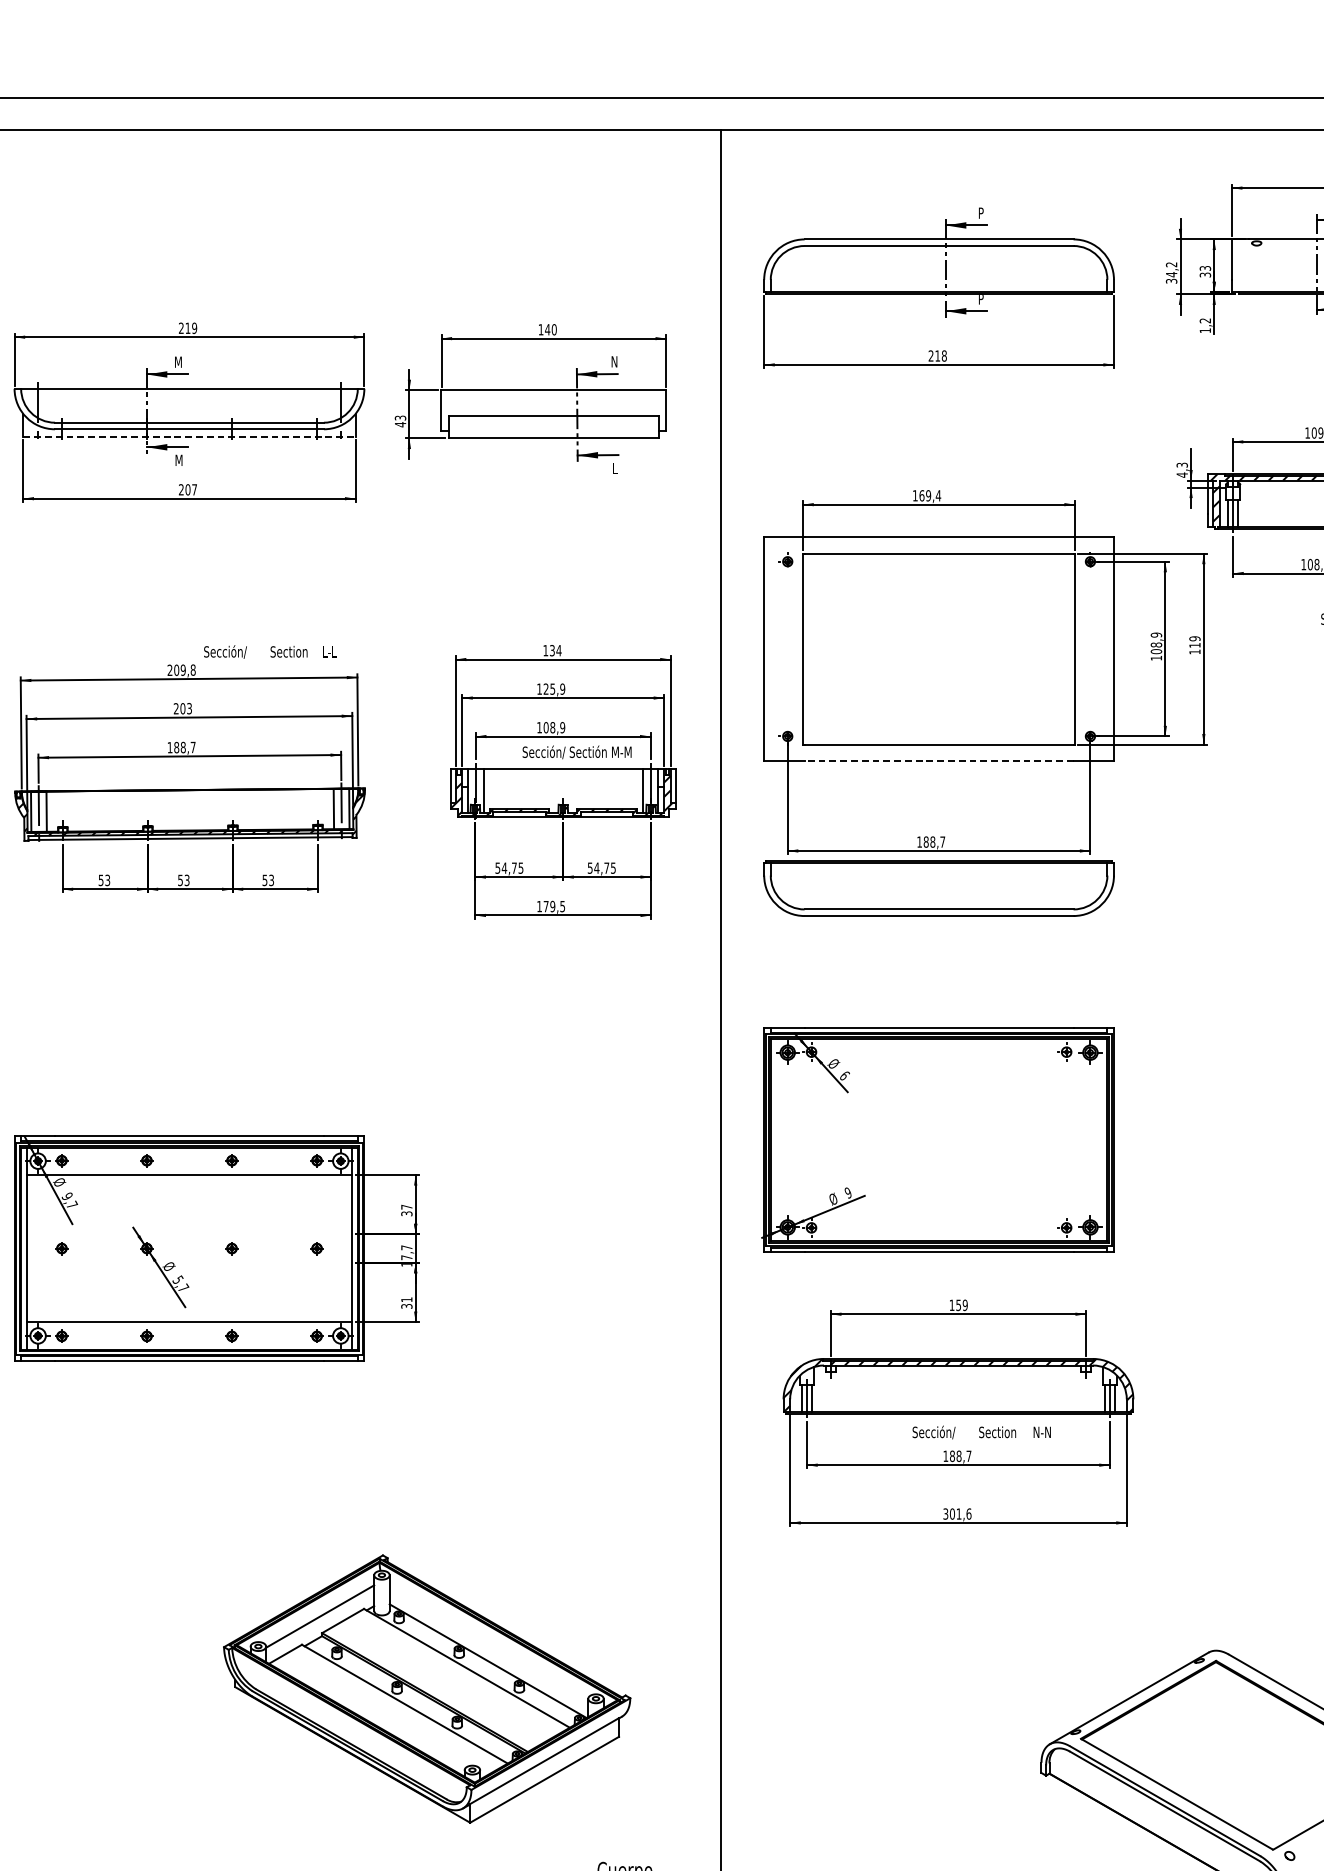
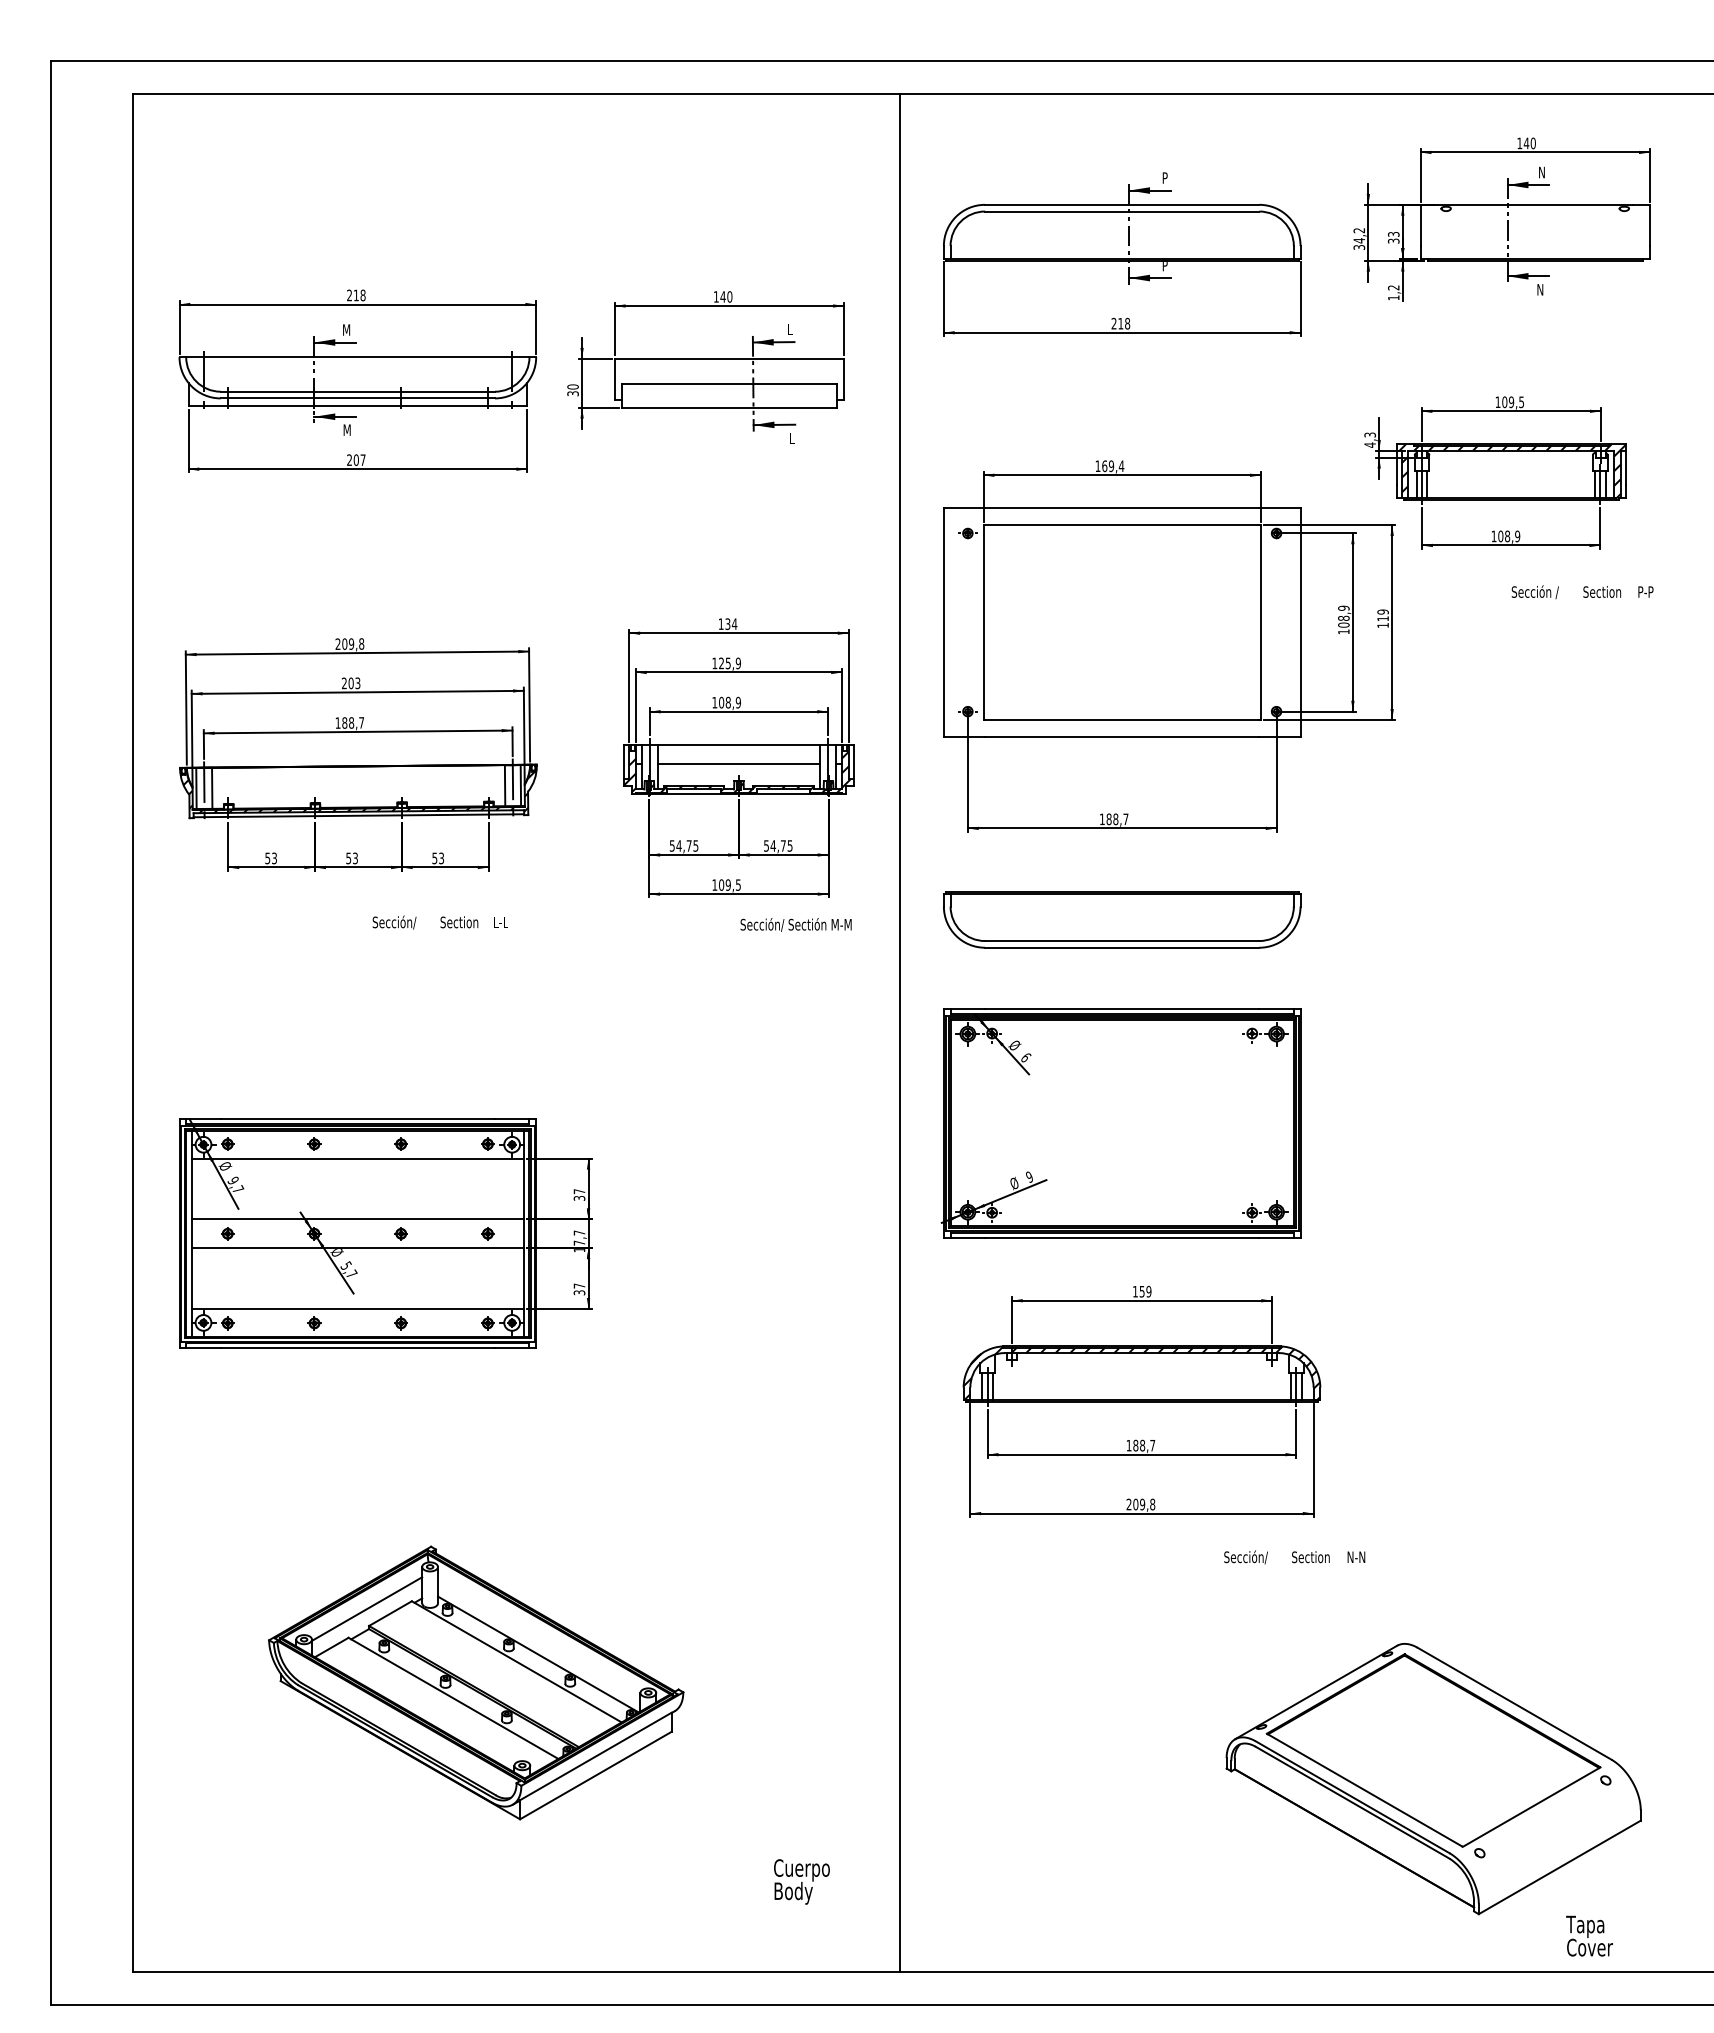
text: (194, 328) -> (362, 295), 219 -> 218
text: (614, 361) -> (791, 329), N -> L
text: (399, 421) -> (572, 390), 43 -> 30
line: (190, 437) -> (358, 406), dashed -> solid
text: (269, 651) -> (439, 922), moved
text: (576, 752) -> (795, 924), moved
line: (938, 761) -> (1121, 737), dashed -> solid
line: (562, 787) -> (738, 763), added
part: (939, 888) -> (1122, 919), moved
text: (546, 905) -> (721, 884), 179,5 -> 109,5
line: (189, 1234) -> (357, 1219), added
line: (189, 1262) -> (357, 1248), added
text: (406, 1299) -> (579, 1285), 31 -> 37
text: (981, 1432) -> (1294, 1557), moved
text: (957, 1514) -> (1140, 1504), 301,6 -> 209,8
part: (427, 1688) -> (476, 1682), moved

